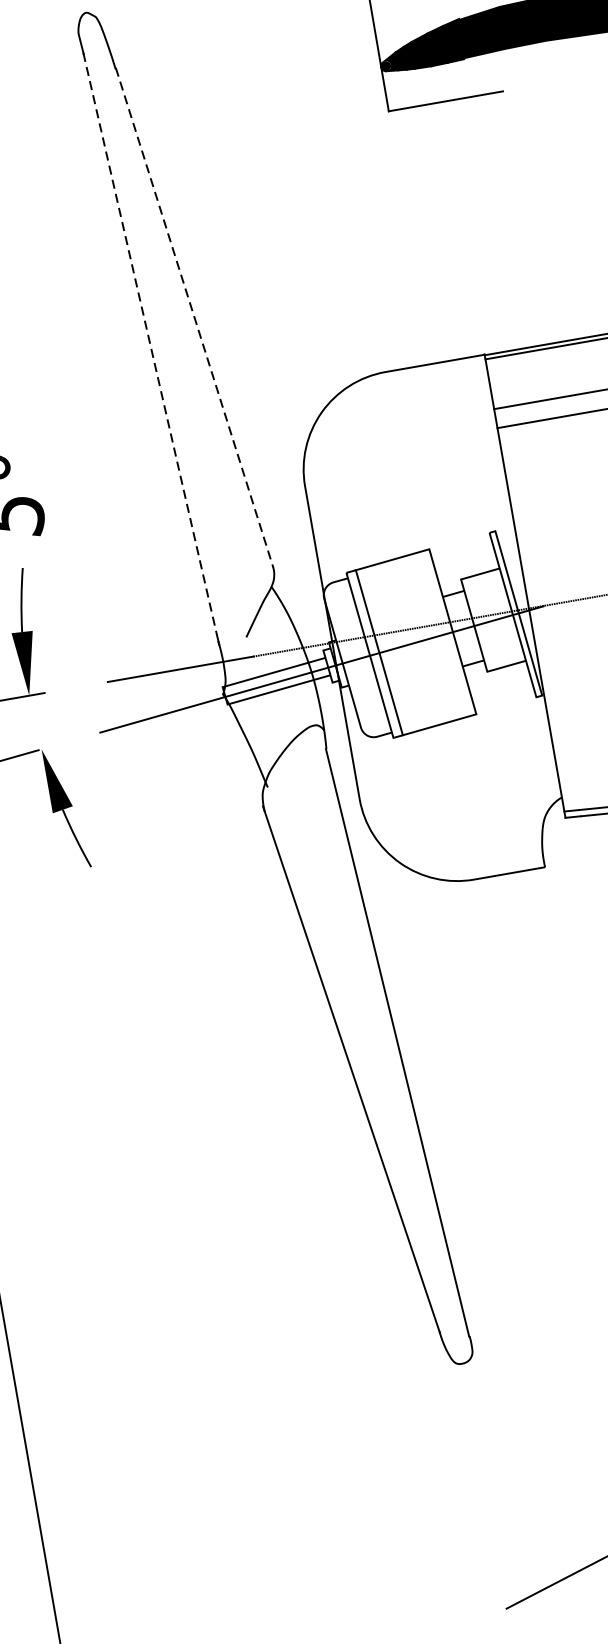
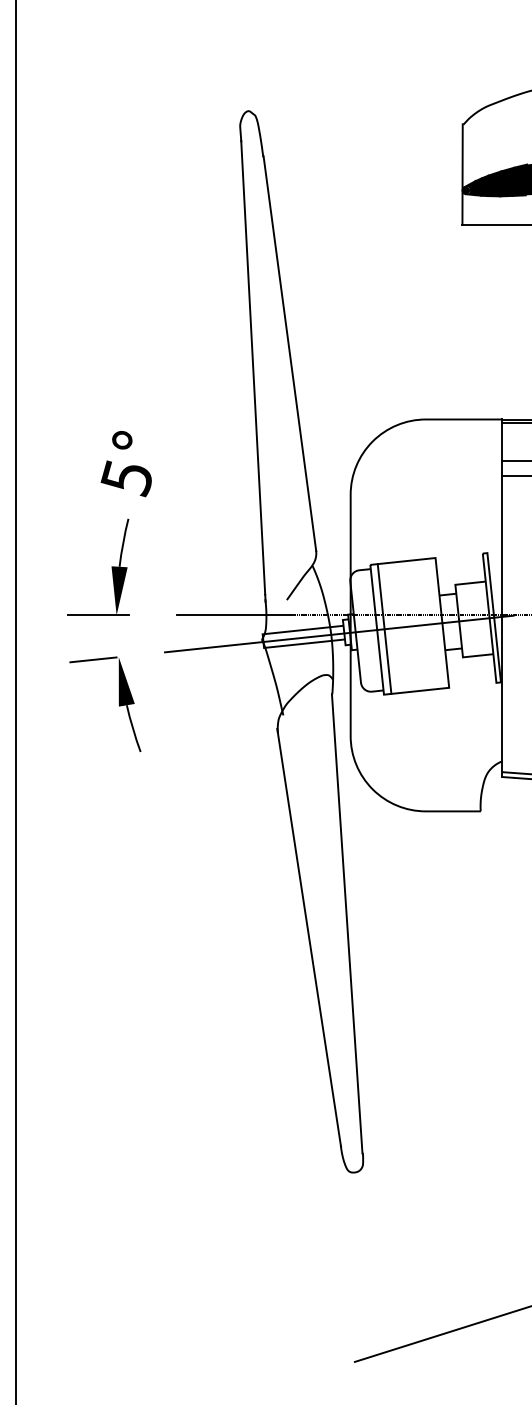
line: (194, 318) -> (289, 354), dashed -> solid
line: (150, 344) -> (253, 368), dashed -> solid

